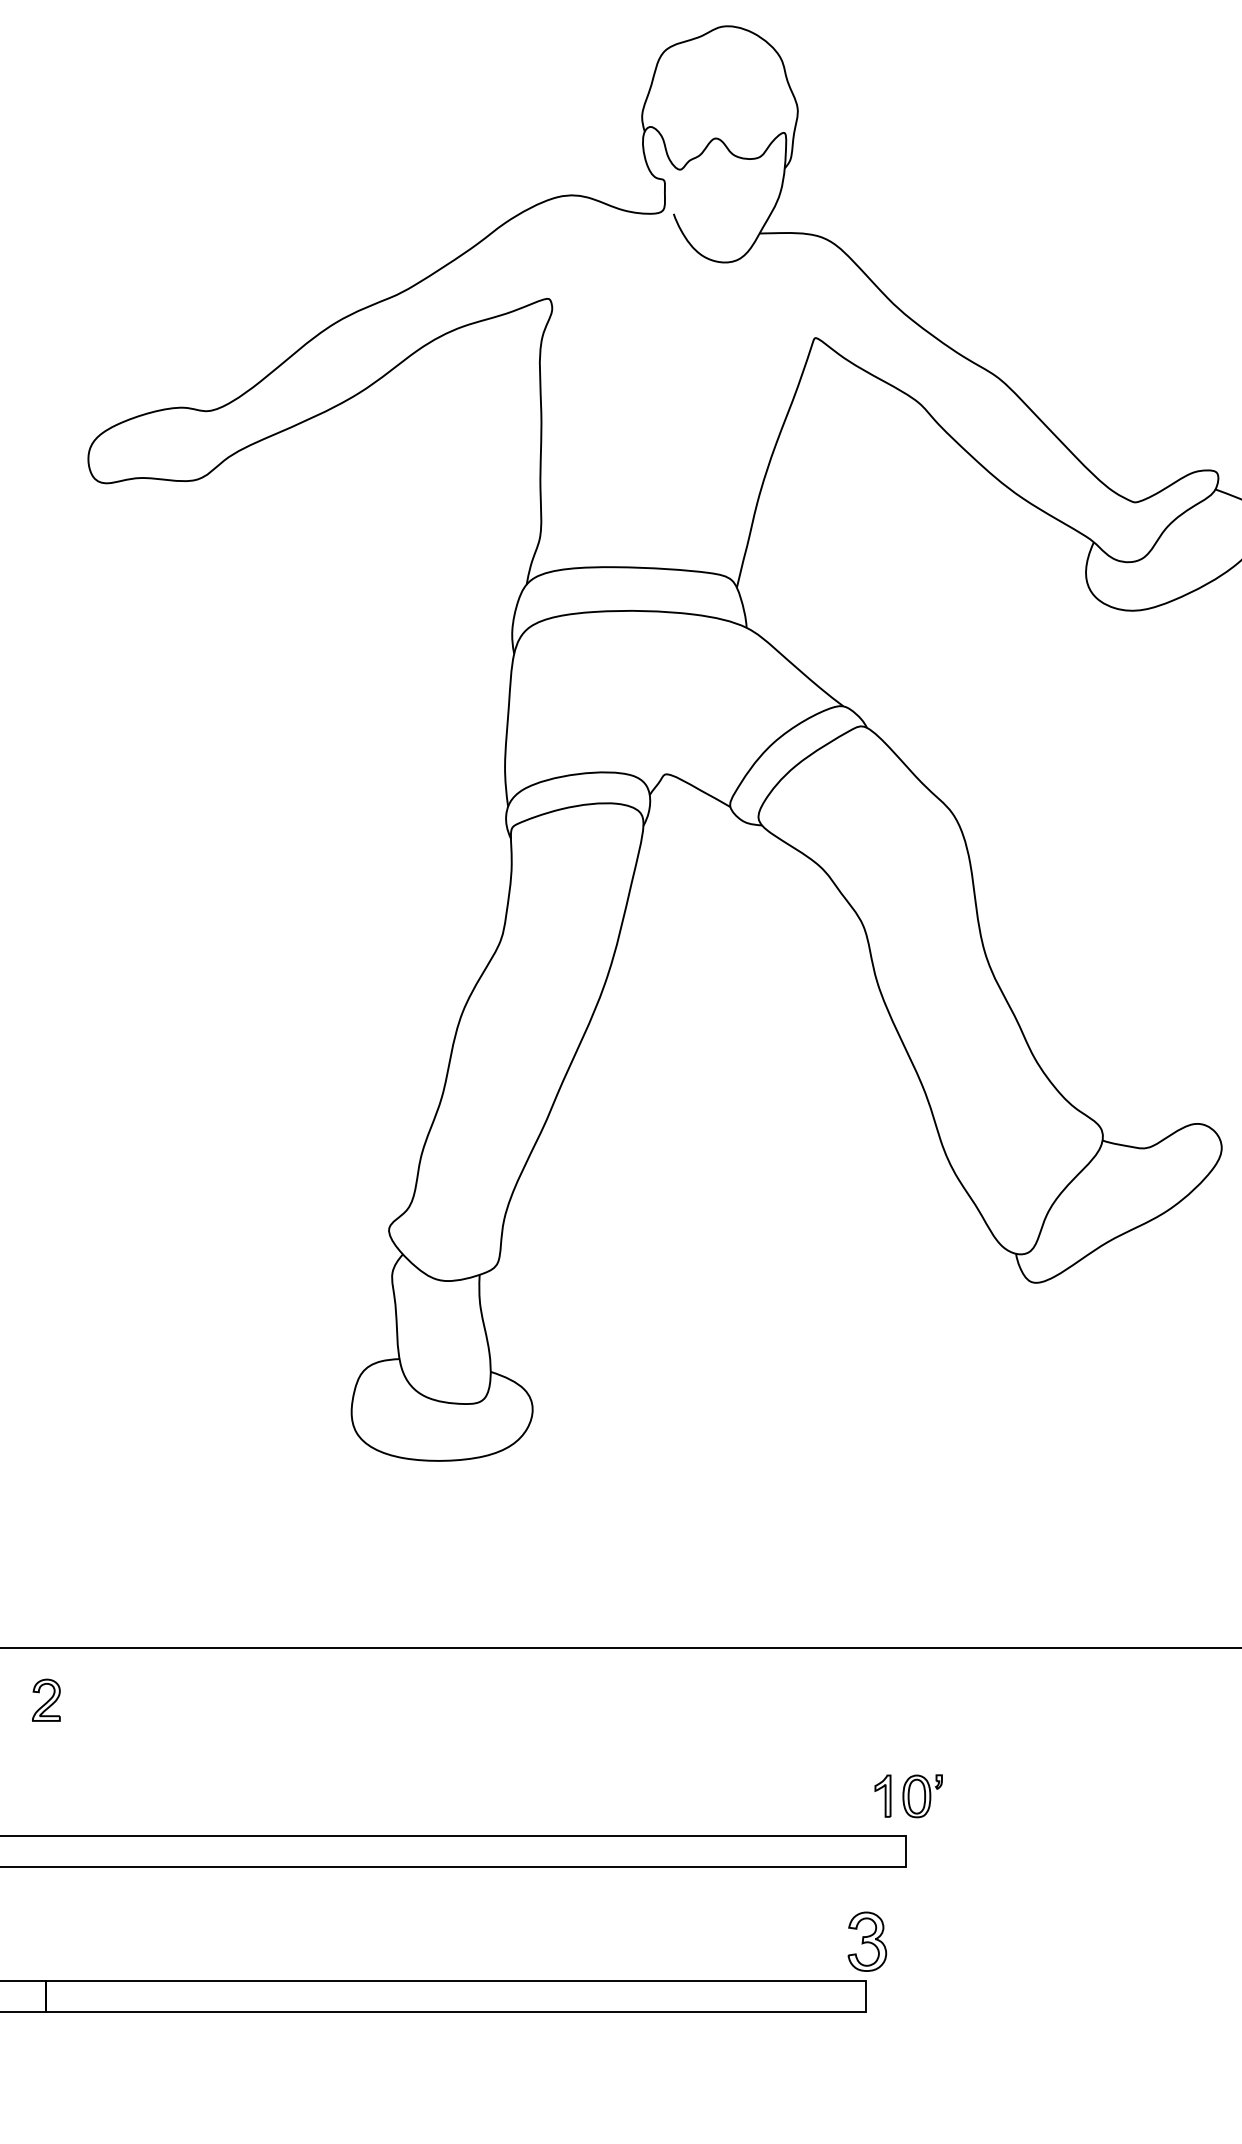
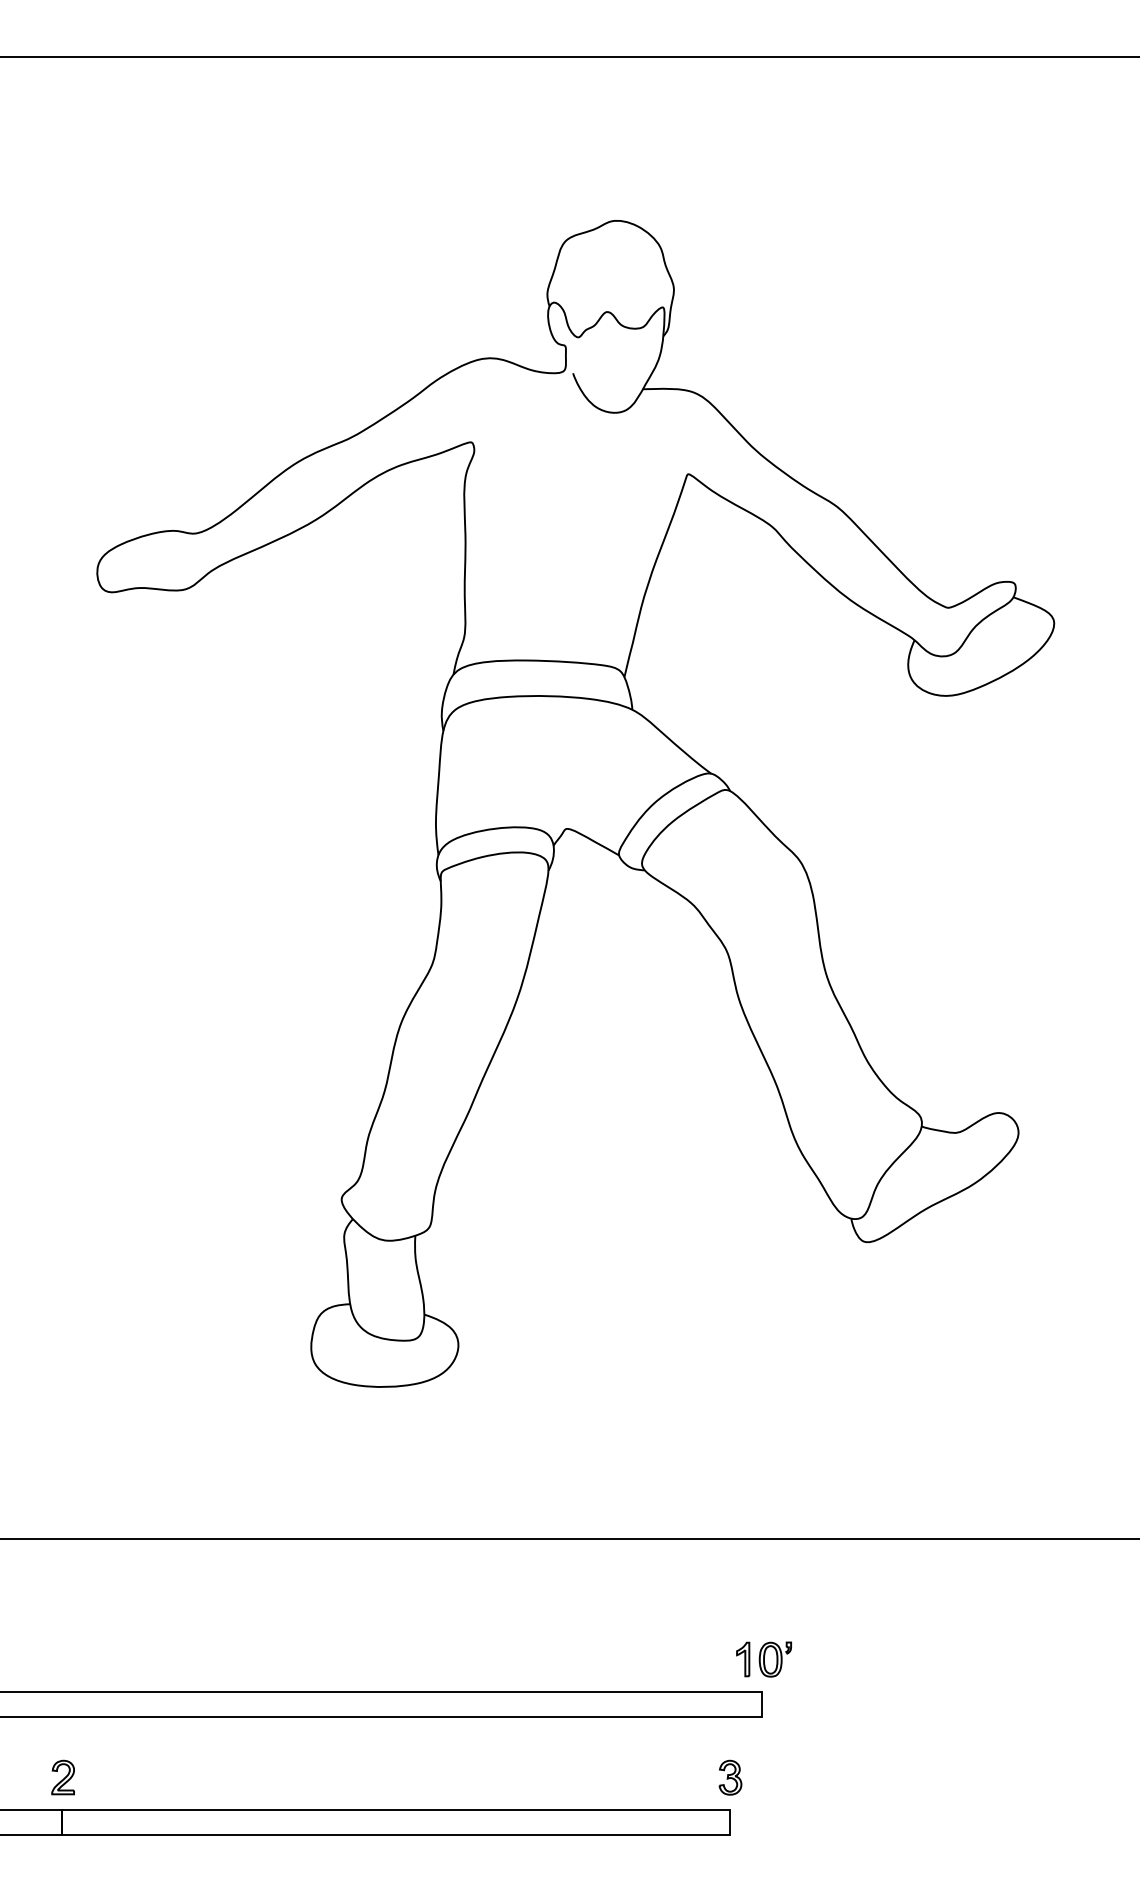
part: (45, 1700) -> (62, 1777), moved
part: (867, 1941) -> (730, 1777), size x0.71

